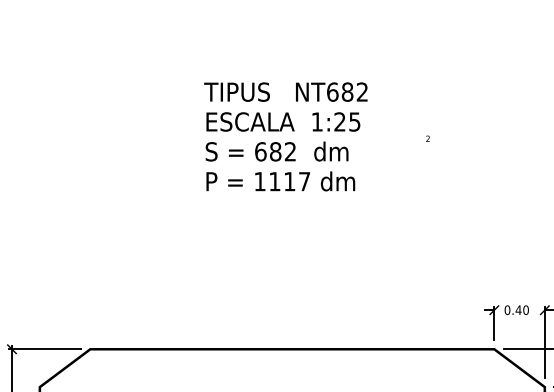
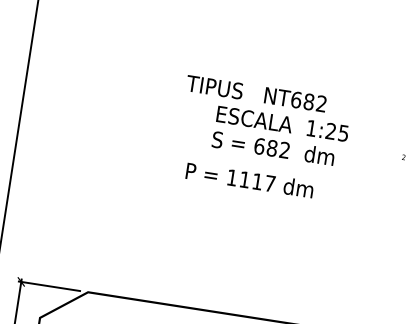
text: (285, 91) -> (256, 93), moved
text: (280, 181) -> (249, 180), moved

